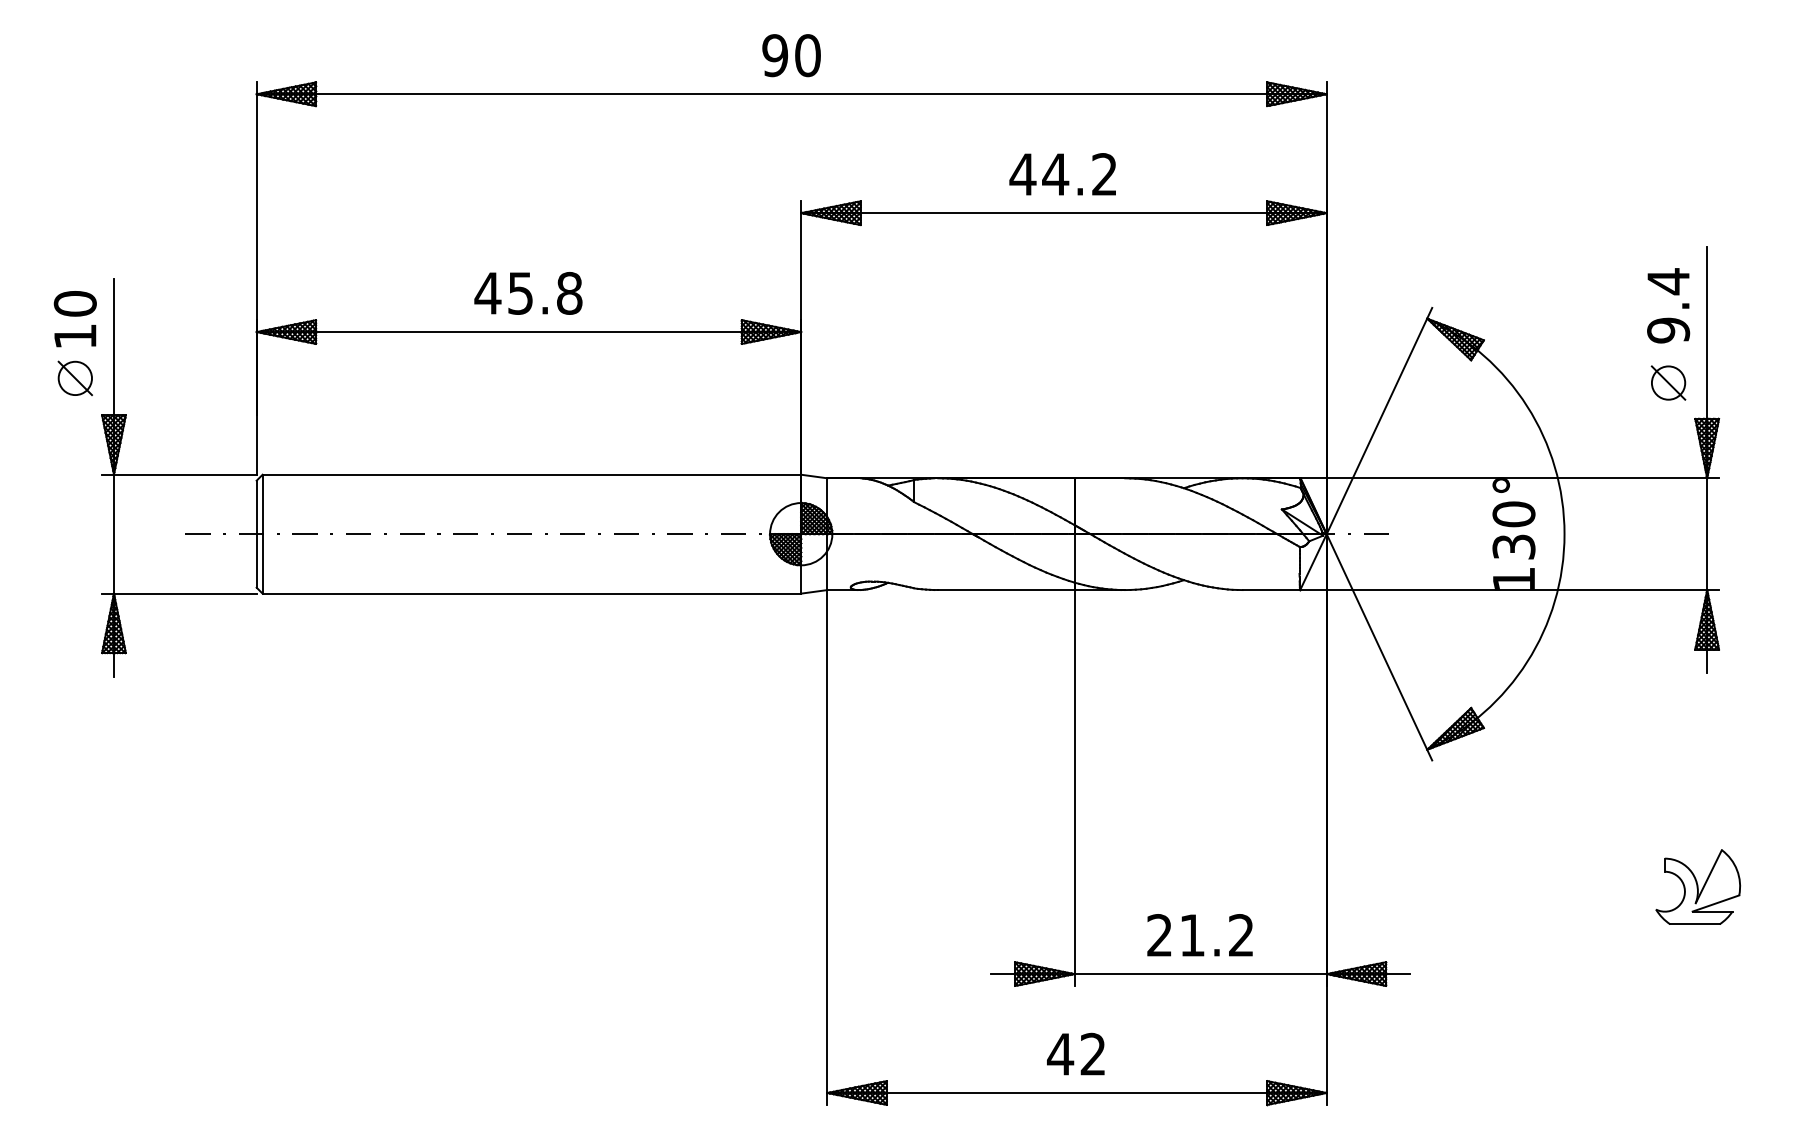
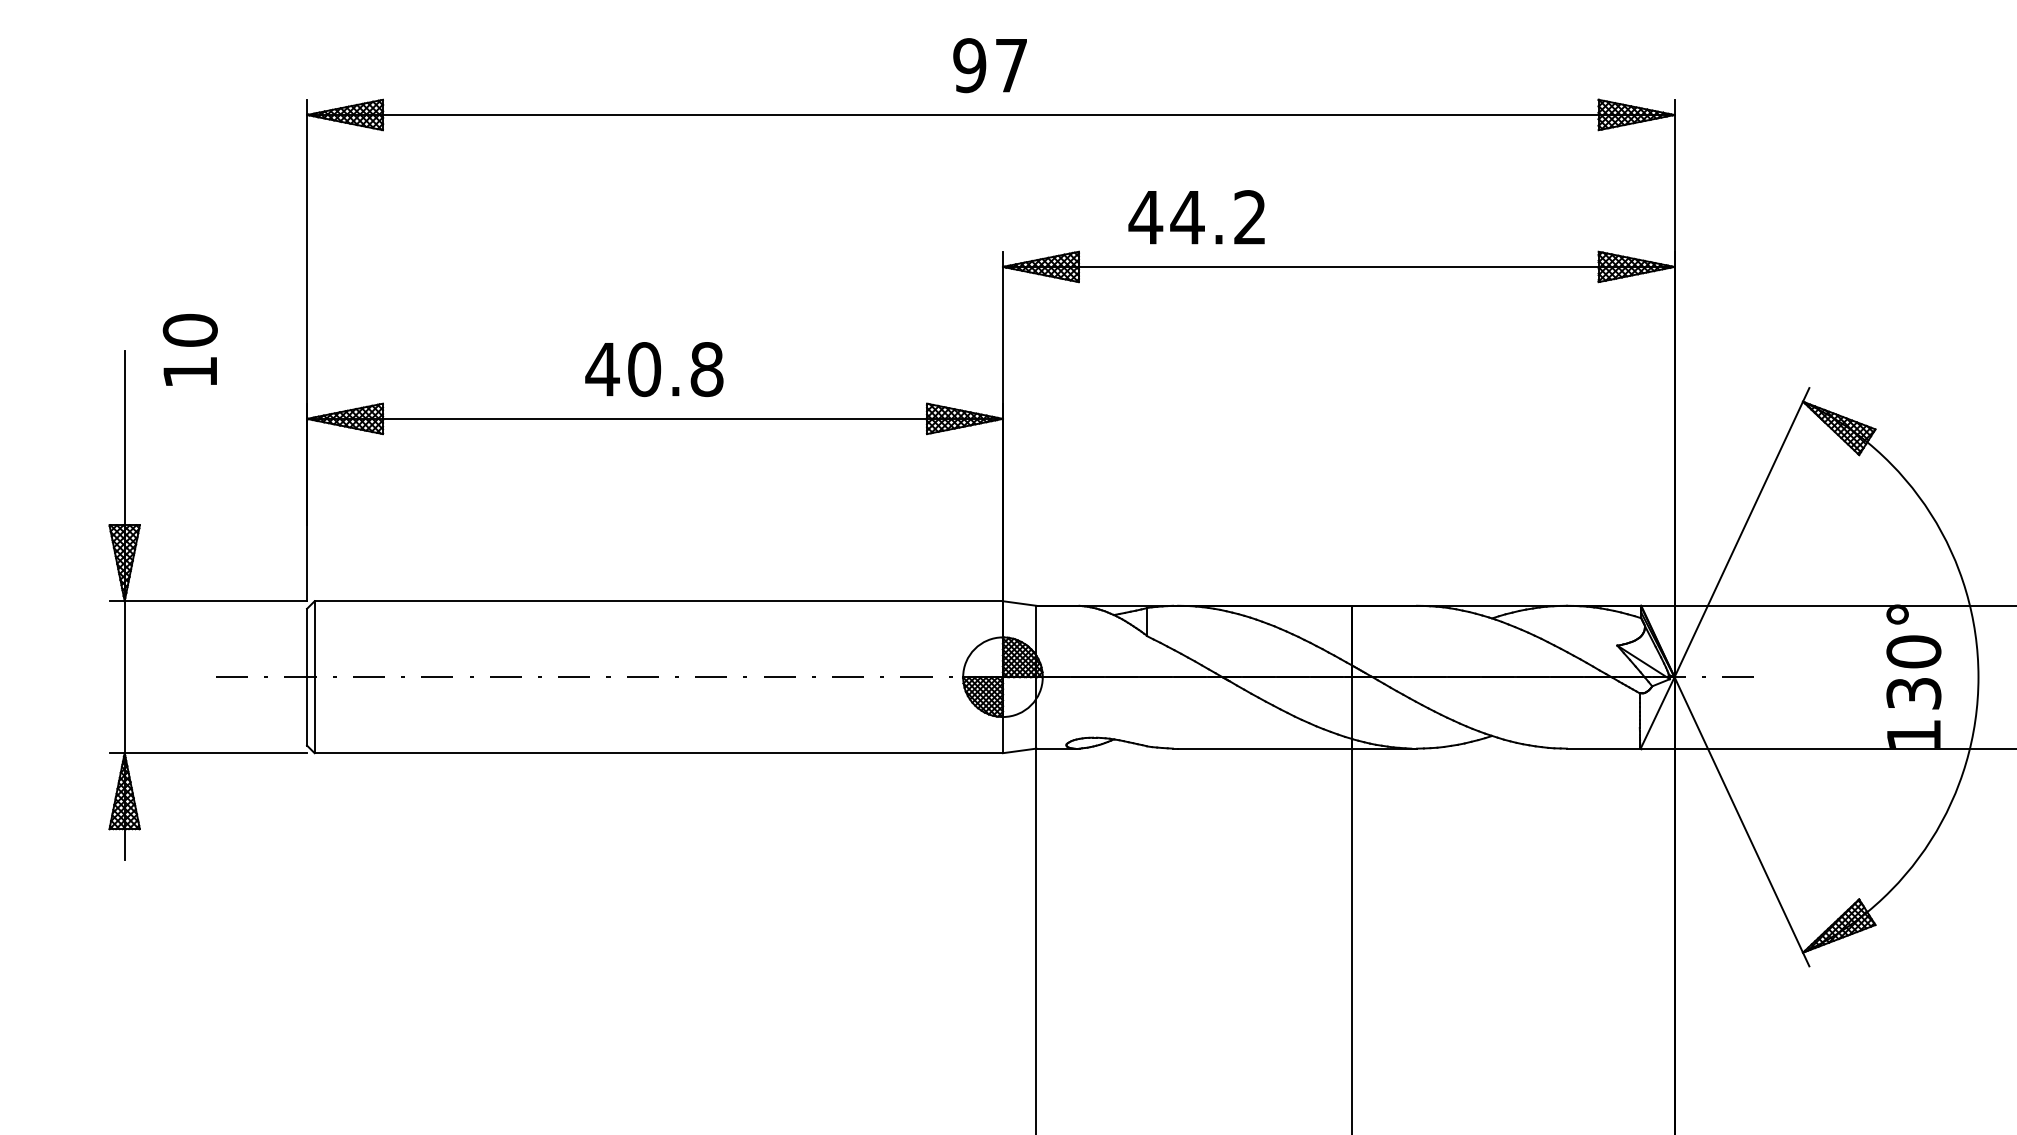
text: (807, 55) -> (1011, 65), 90 -> 97
text: (1062, 174) -> (1196, 217), moved
text: (520, 292) -> (644, 368), 45.8 -> 40.8
text: (74, 319) -> (189, 350), moved
part: (74, 377) -> (74, 476), removed

